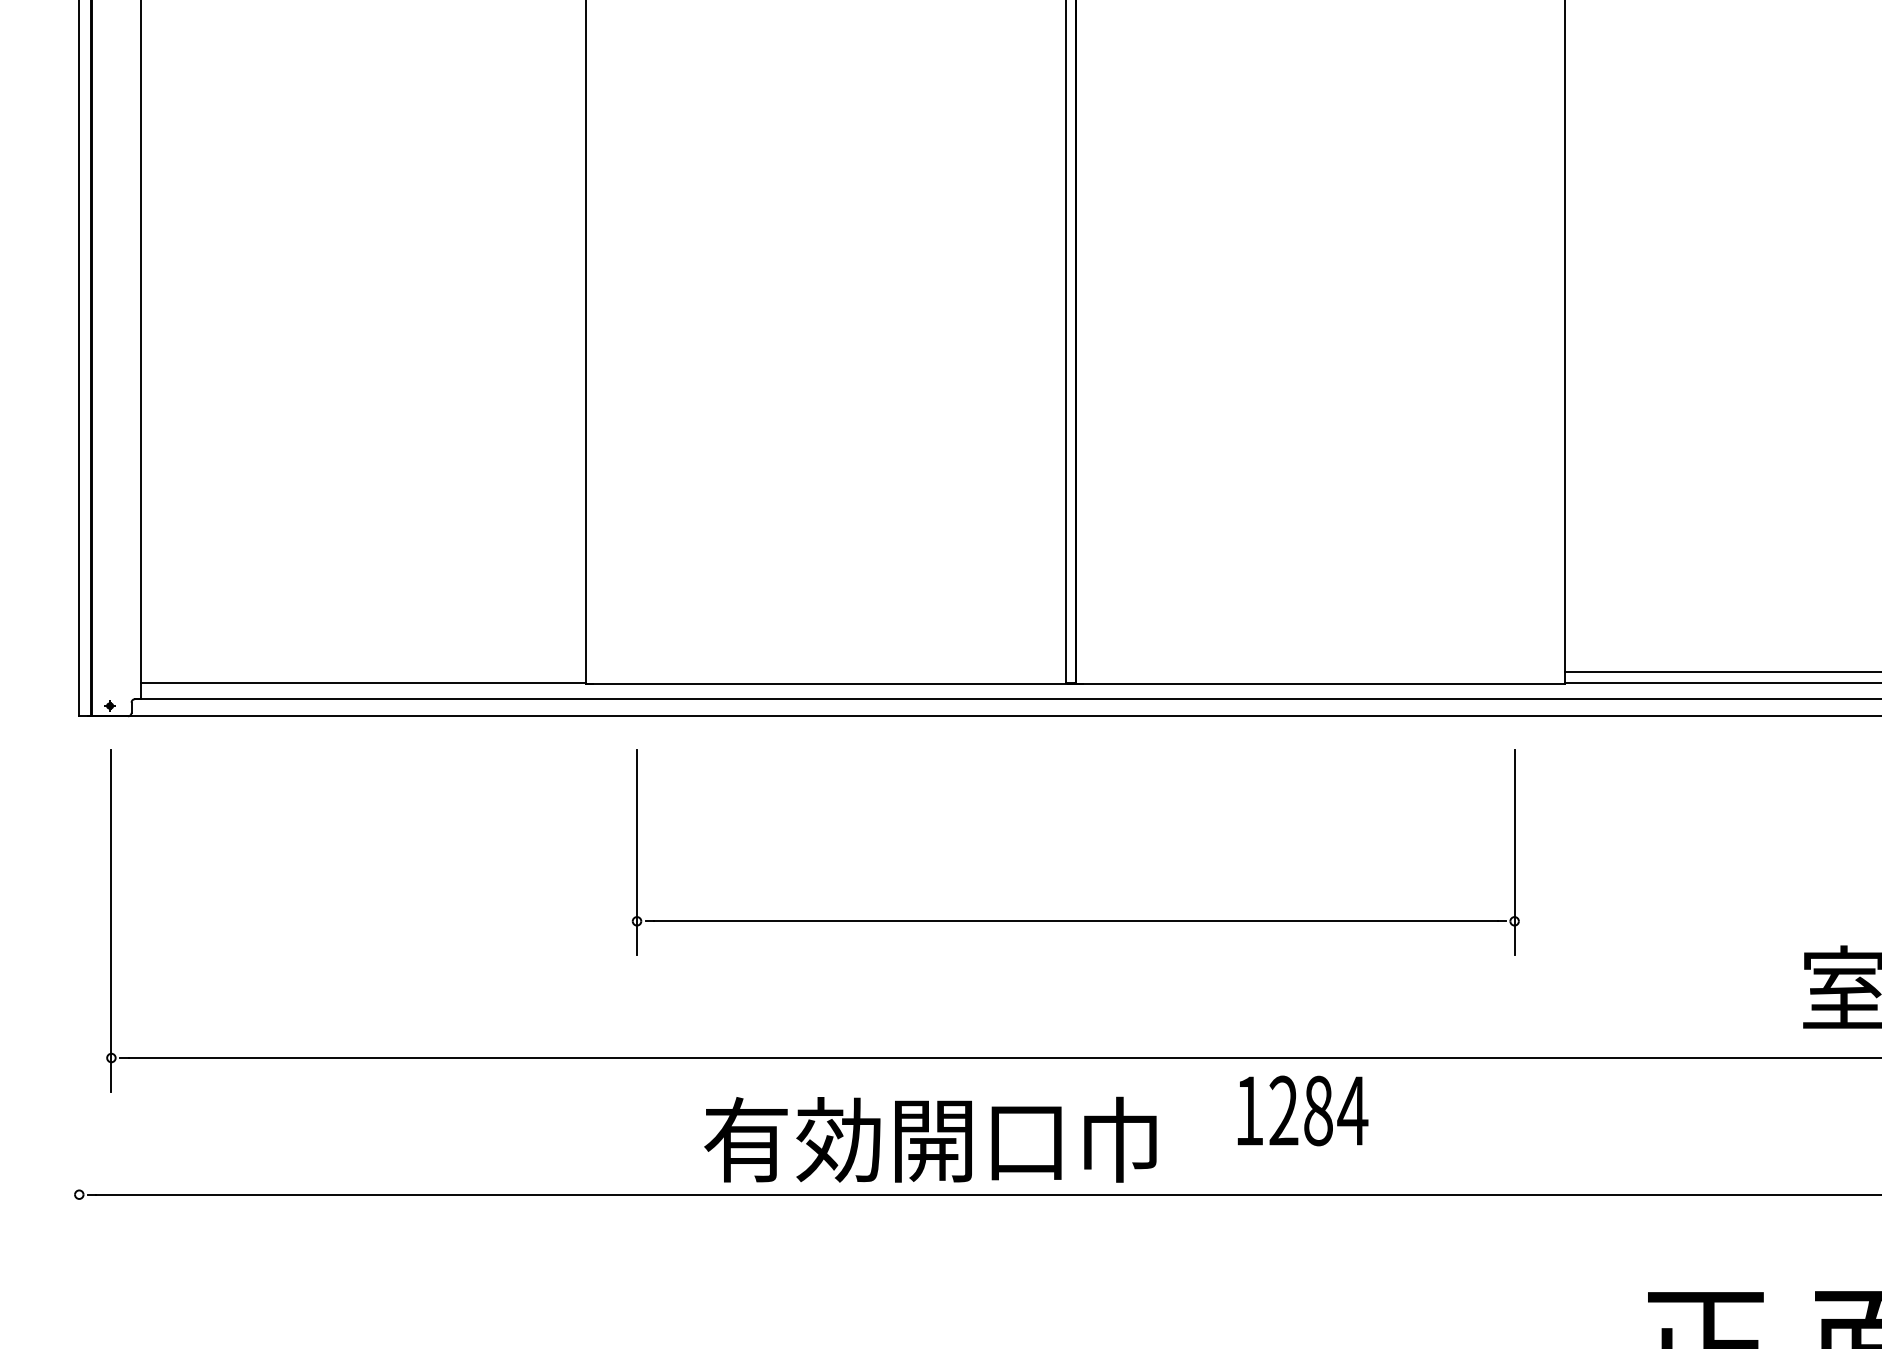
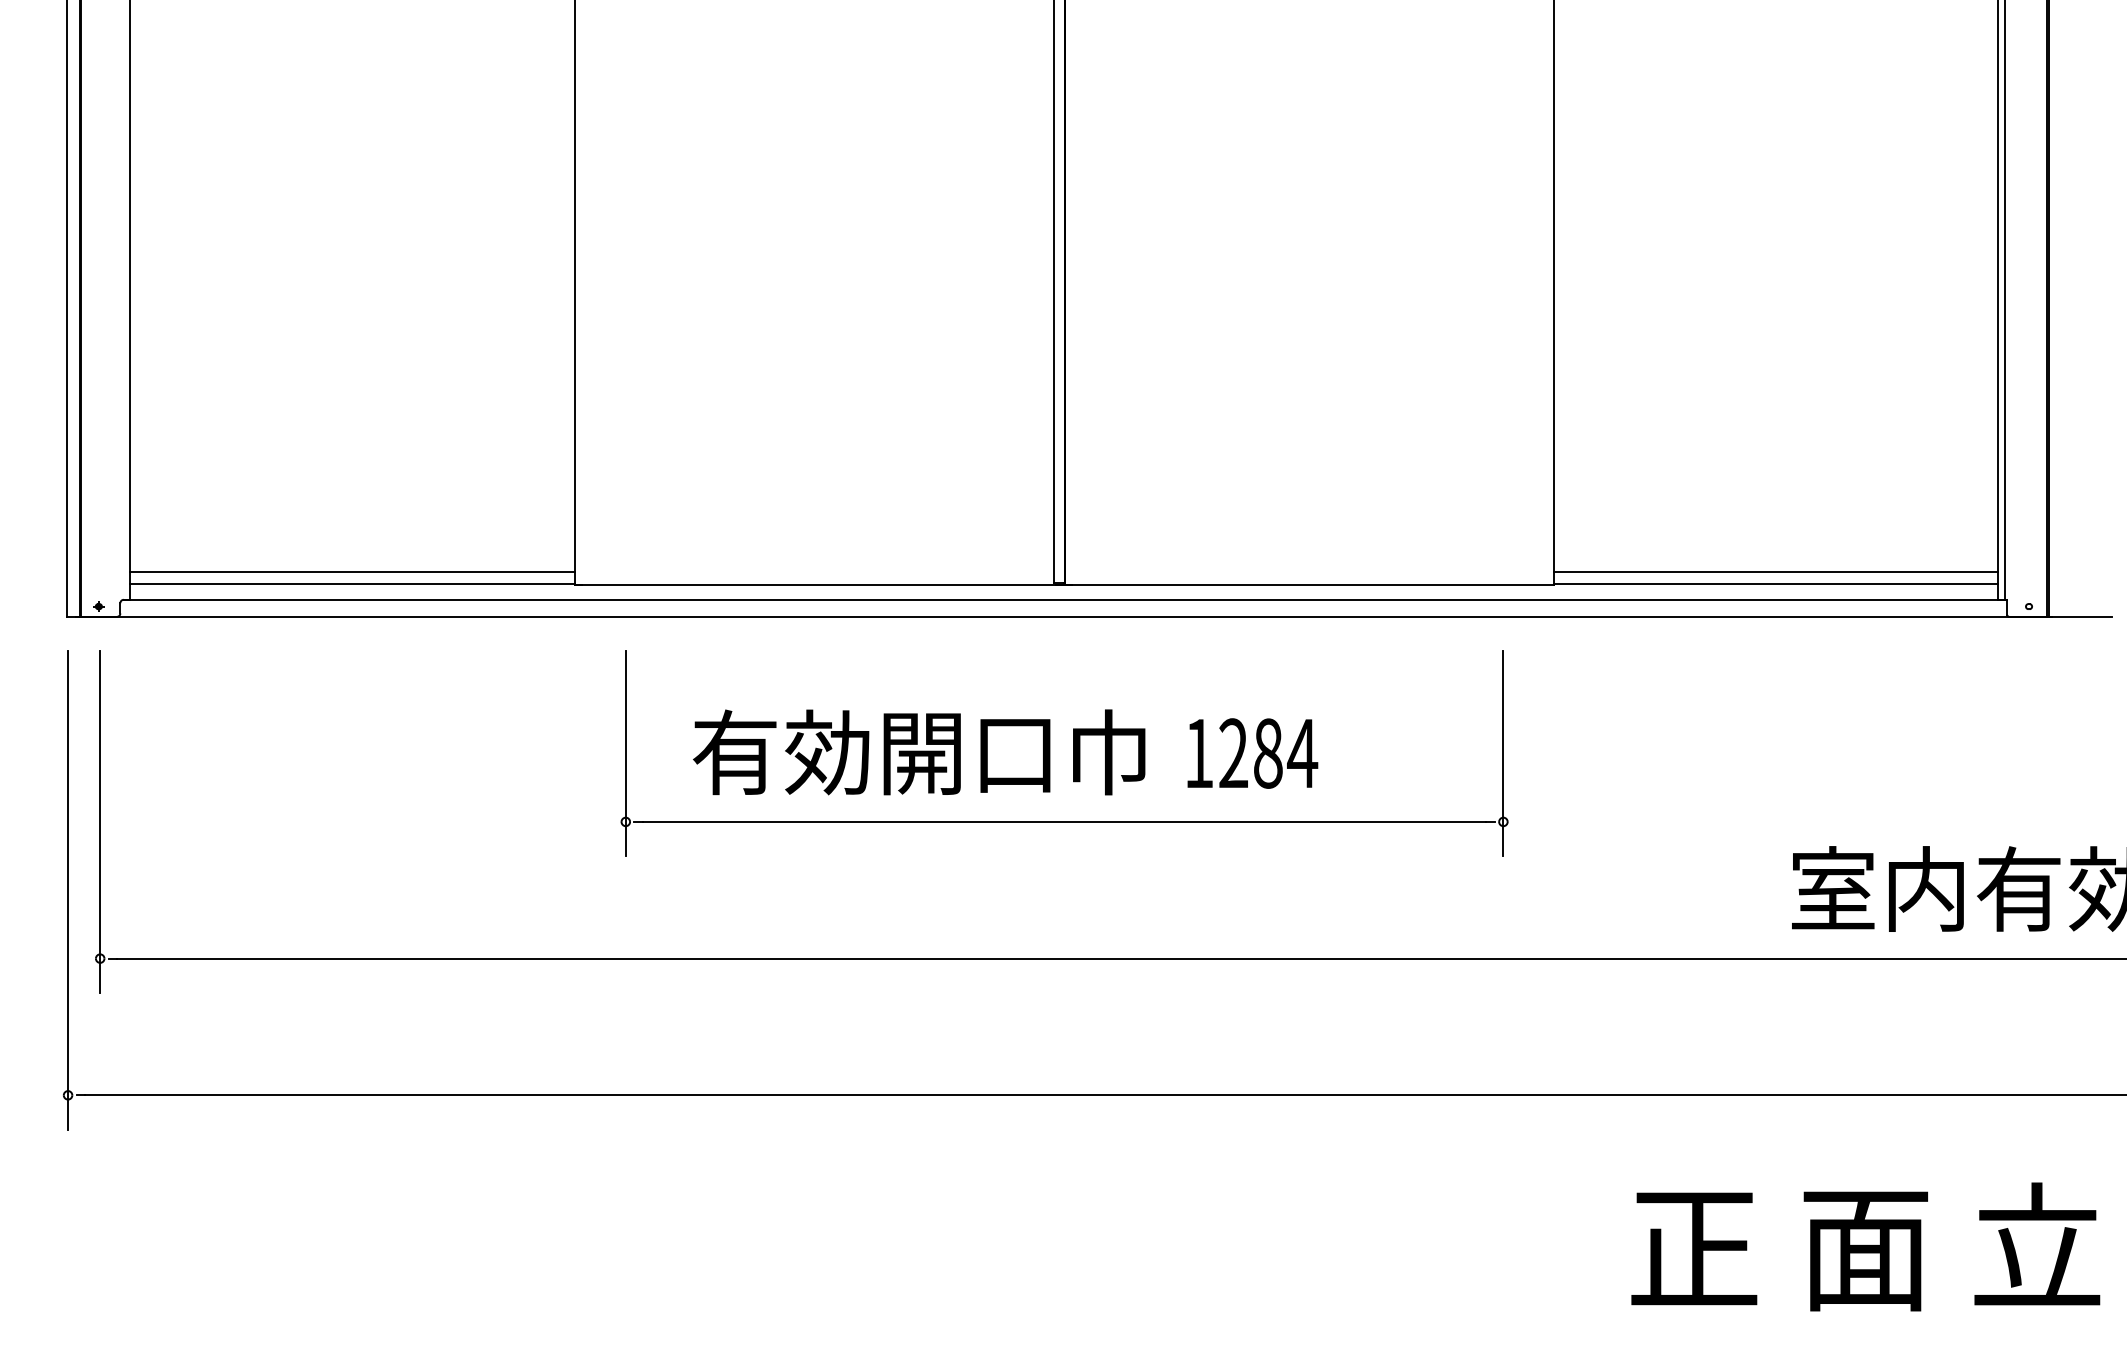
line: (362, 671) -> (351, 572), added
line: (79, 989) -> (68, 890), added
text: (1302, 1110) -> (1252, 753), moved
text: (930, 1139) -> (919, 752), moved

